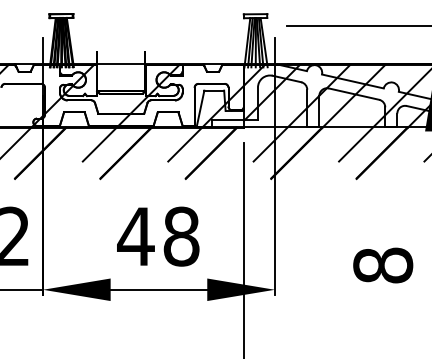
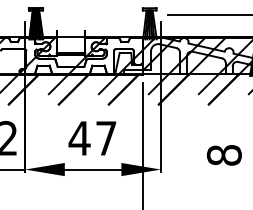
text: (181, 235) -> (106, 137), 48 -> 47

